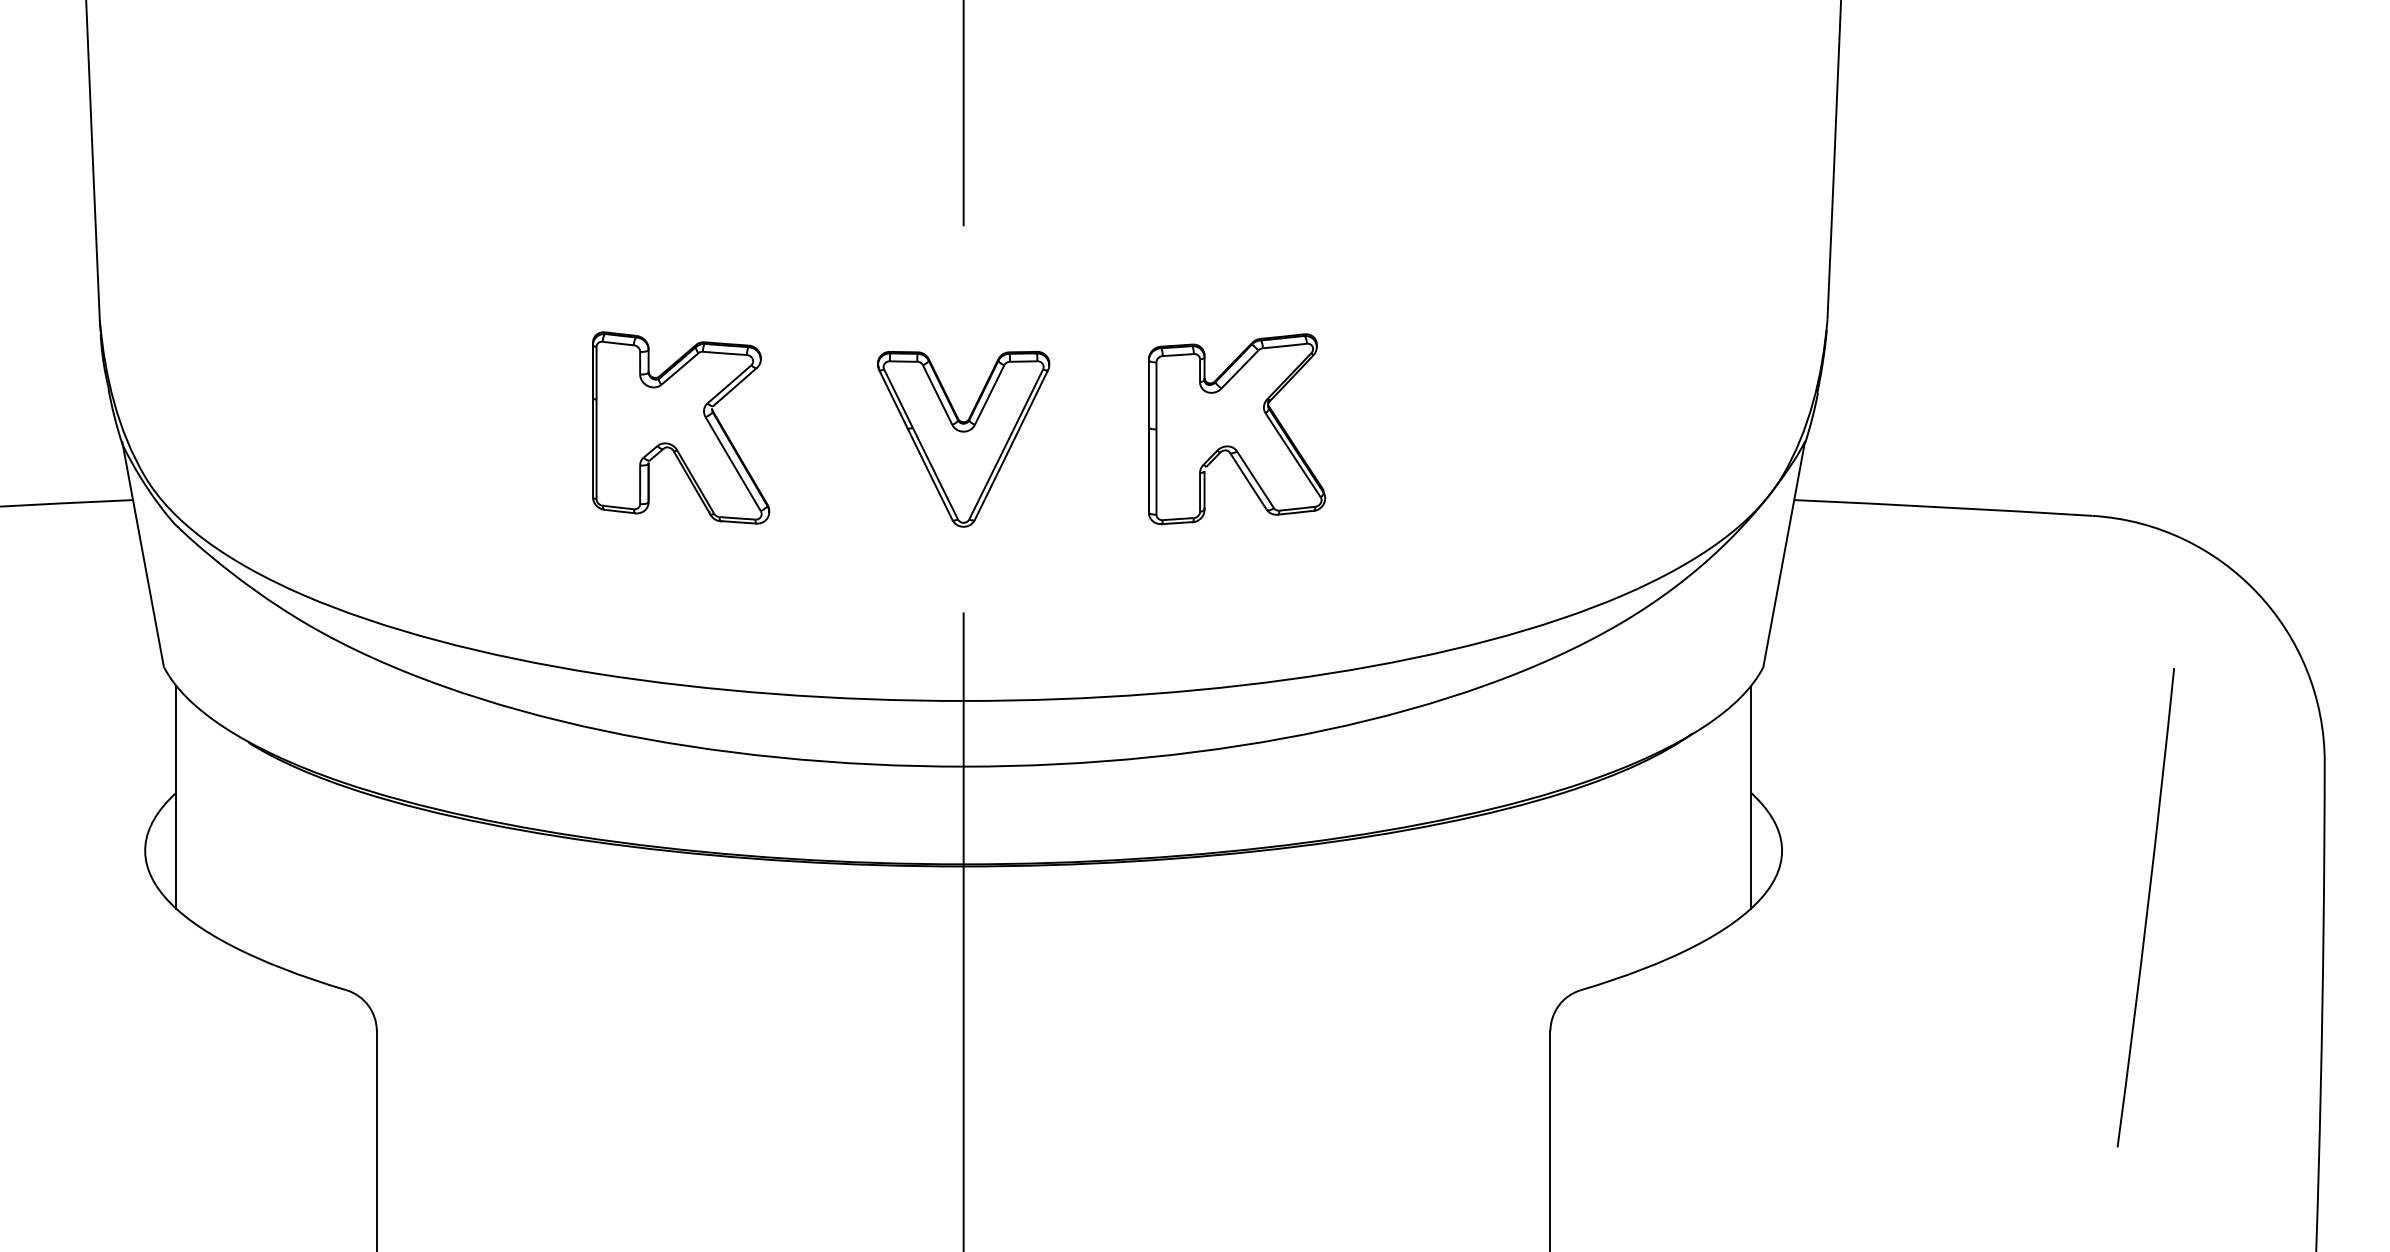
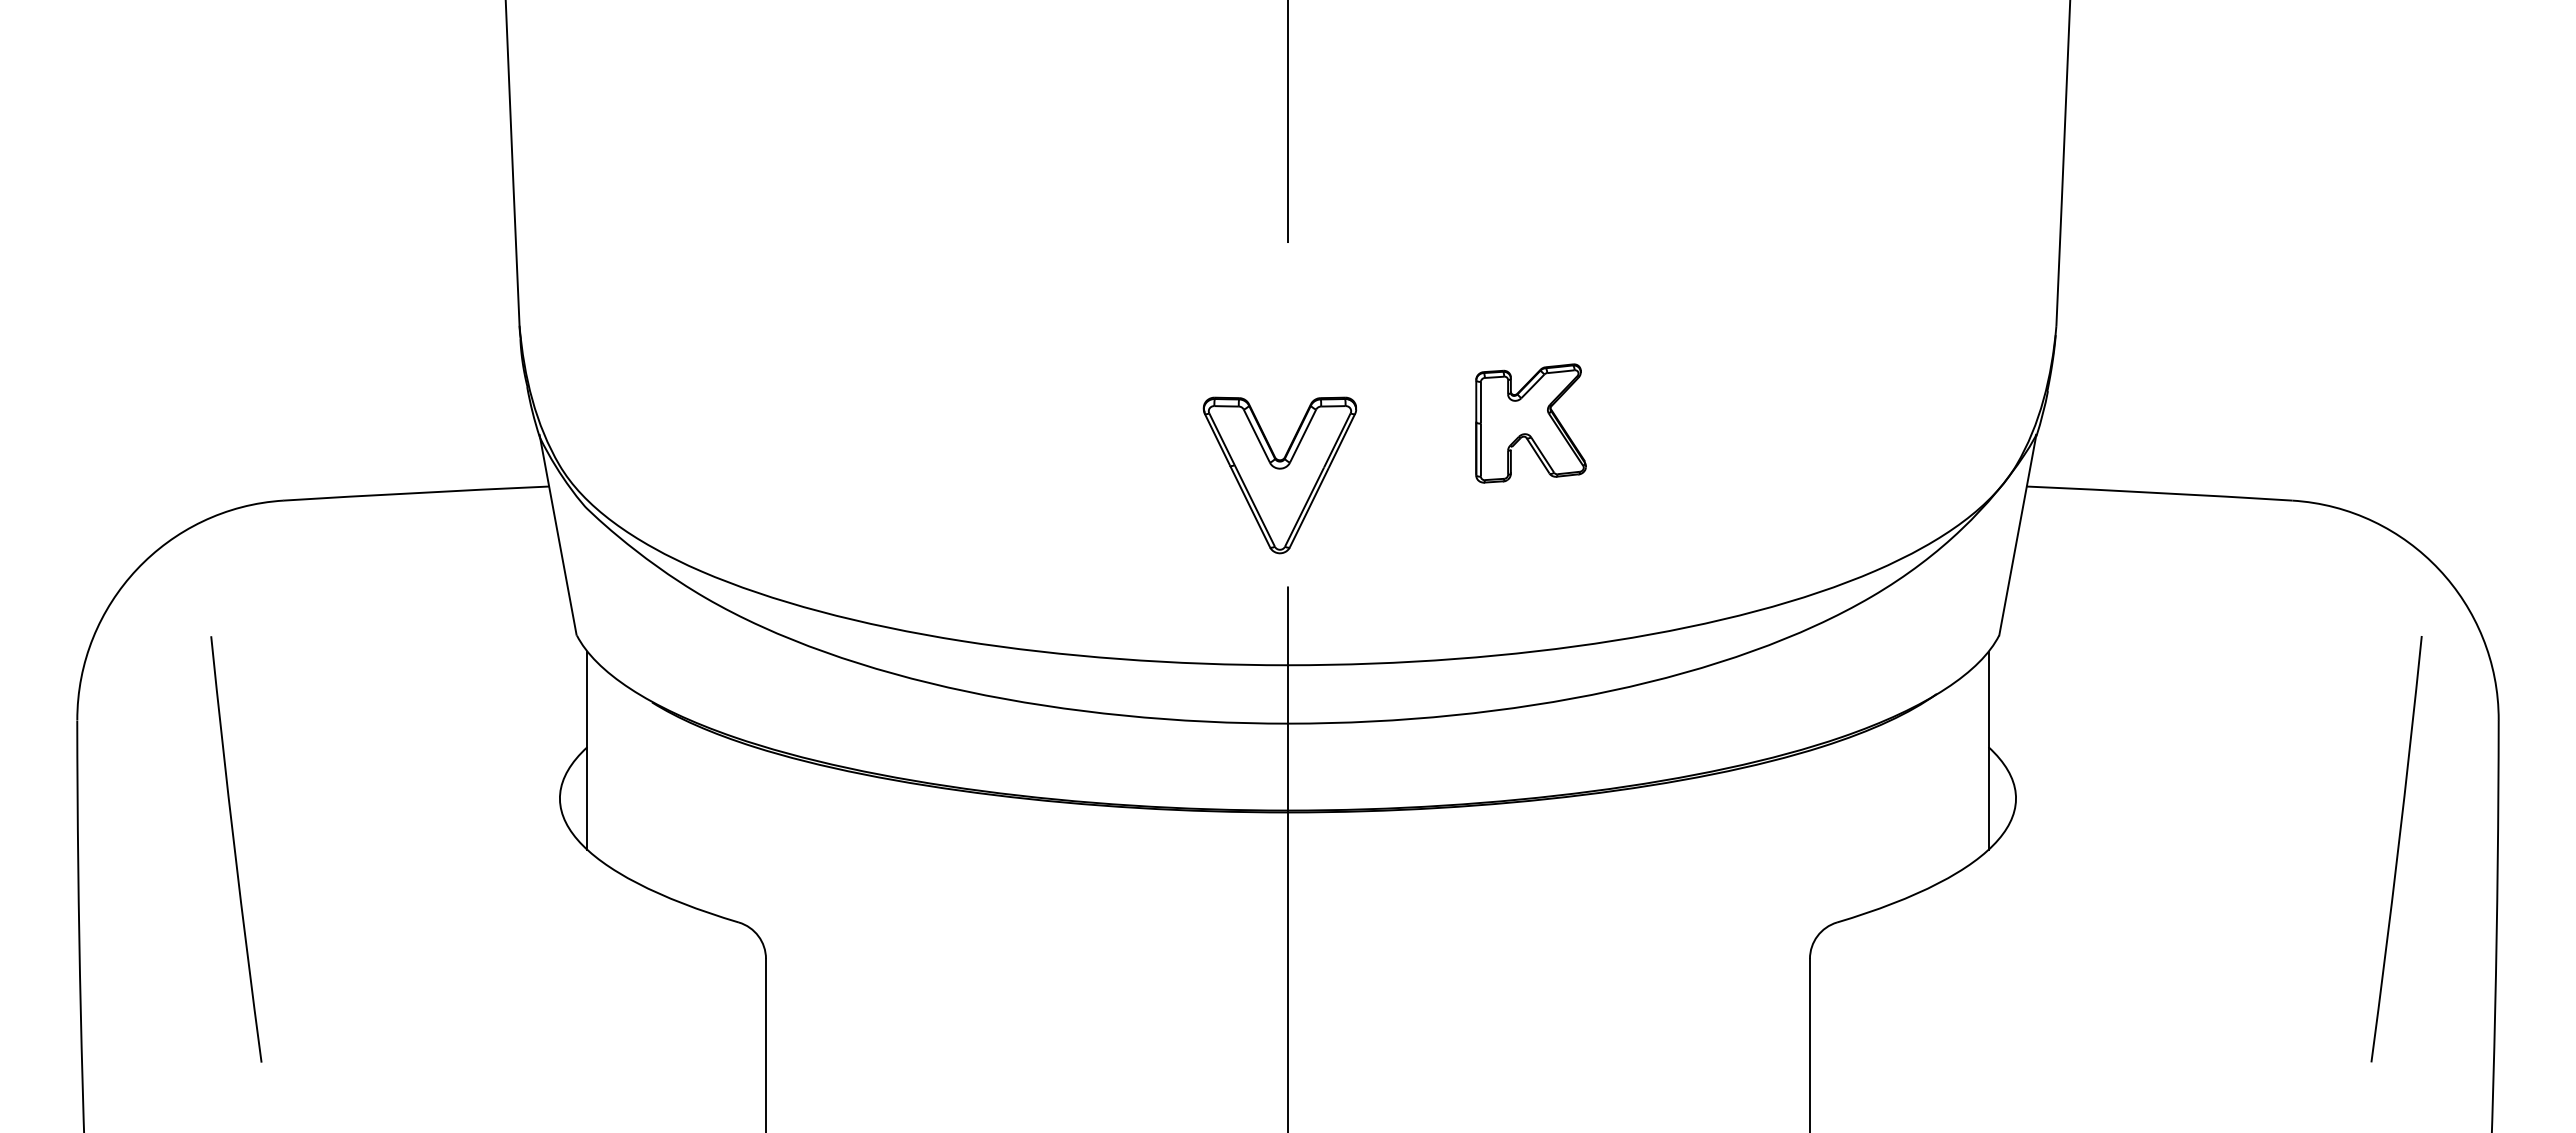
part: (680, 428) -> (1036, 422), removed
part: (1236, 429) -> (1530, 423), size x0.7
part: (963, 439) -> (1279, 475), moved
arc: (2146, 908) -> (2397, 849), moved

